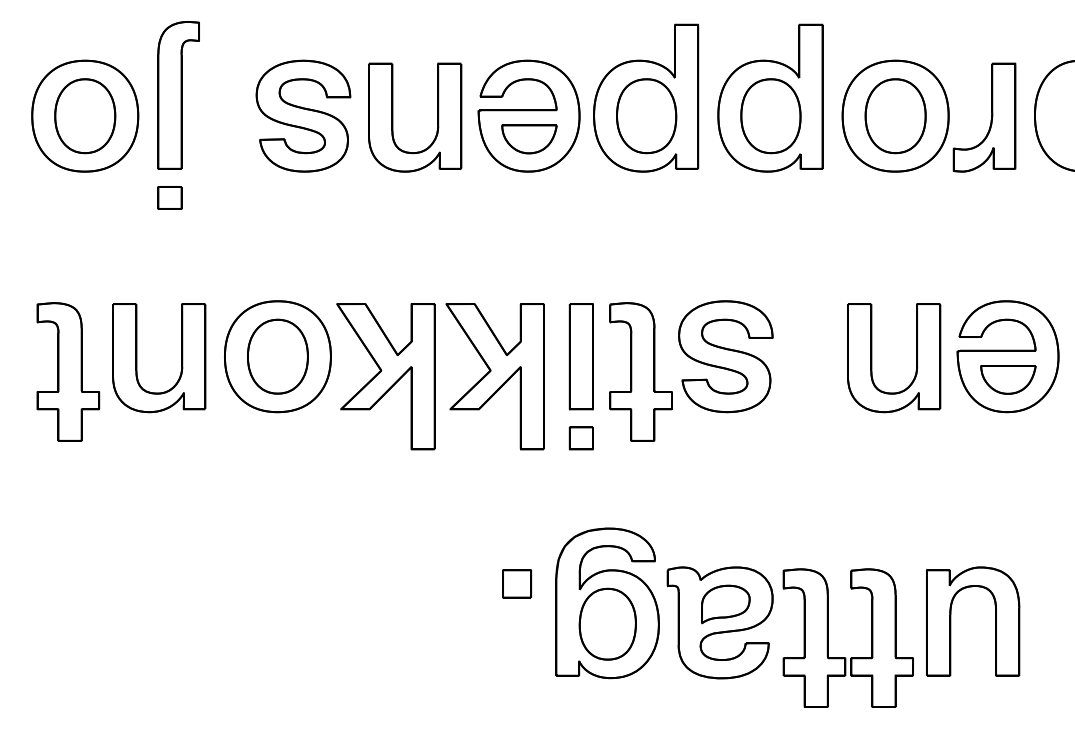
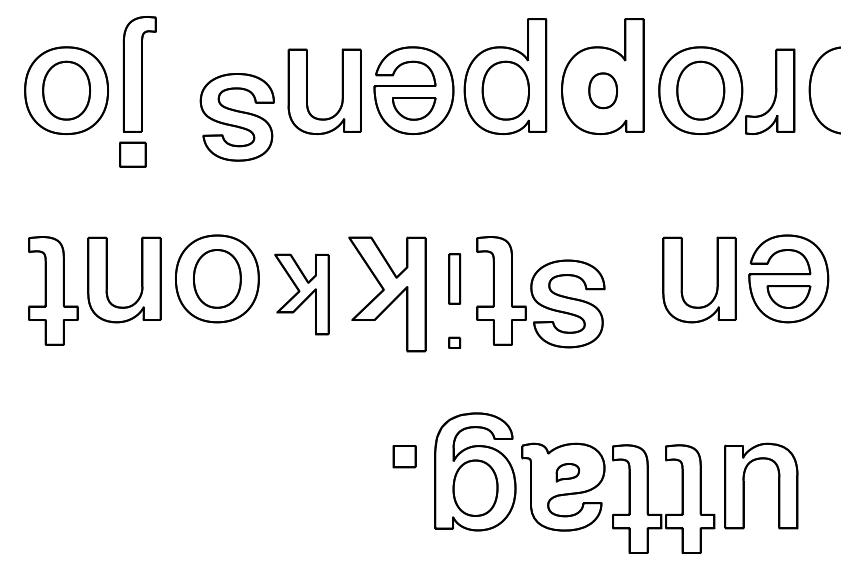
part: (303, 115) -> (237, 116), moved
part: (770, 116) -> (602, 90), size x0.6
part: (169, 197) -> (132, 154), size x1.4
part: (580, 356) -> (454, 278), size x0.6
part: (725, 356) -> (567, 303), moved
part: (385, 376) -> (301, 294), size x0.7
part: (580, 438) -> (454, 342), size x0.6
part: (725, 604) -> (567, 472), size x0.6

